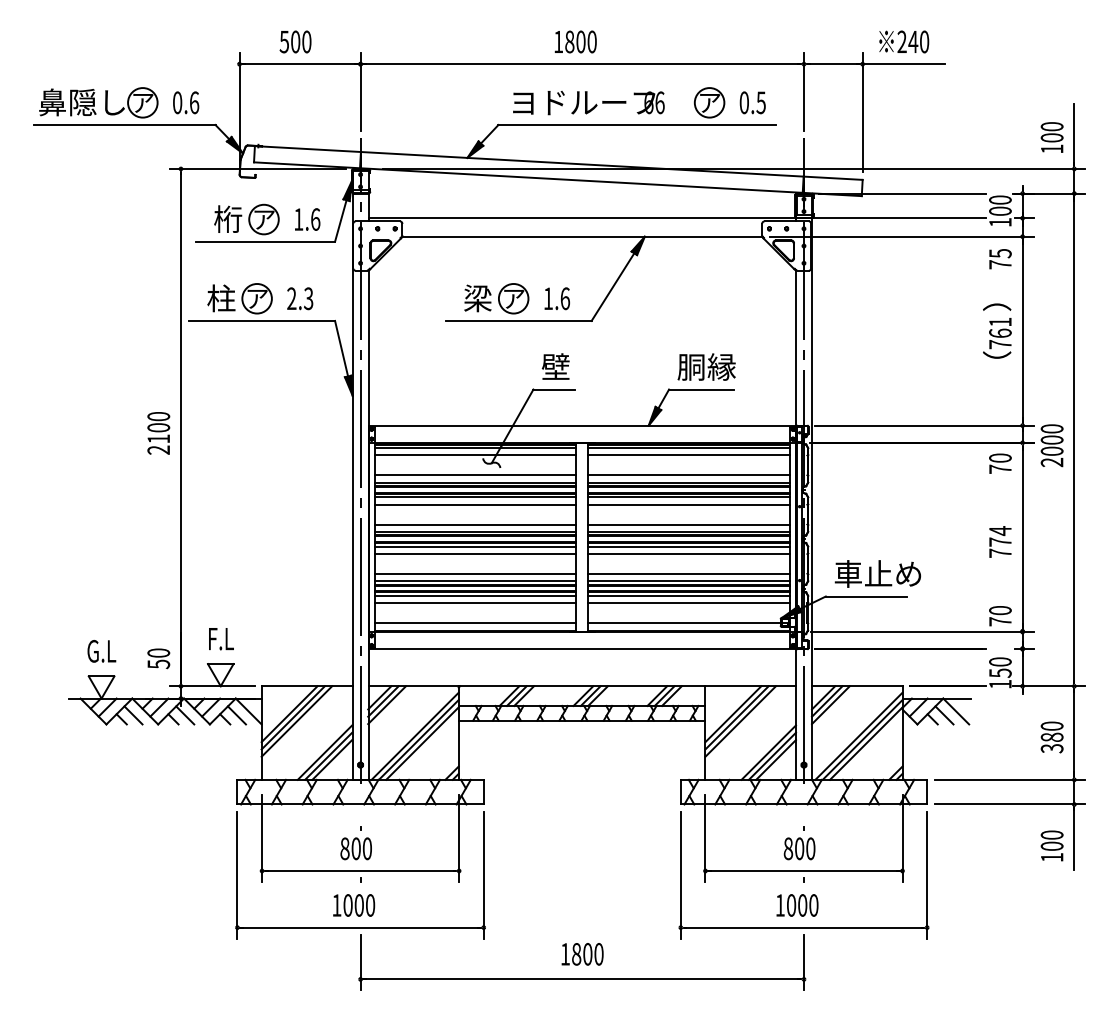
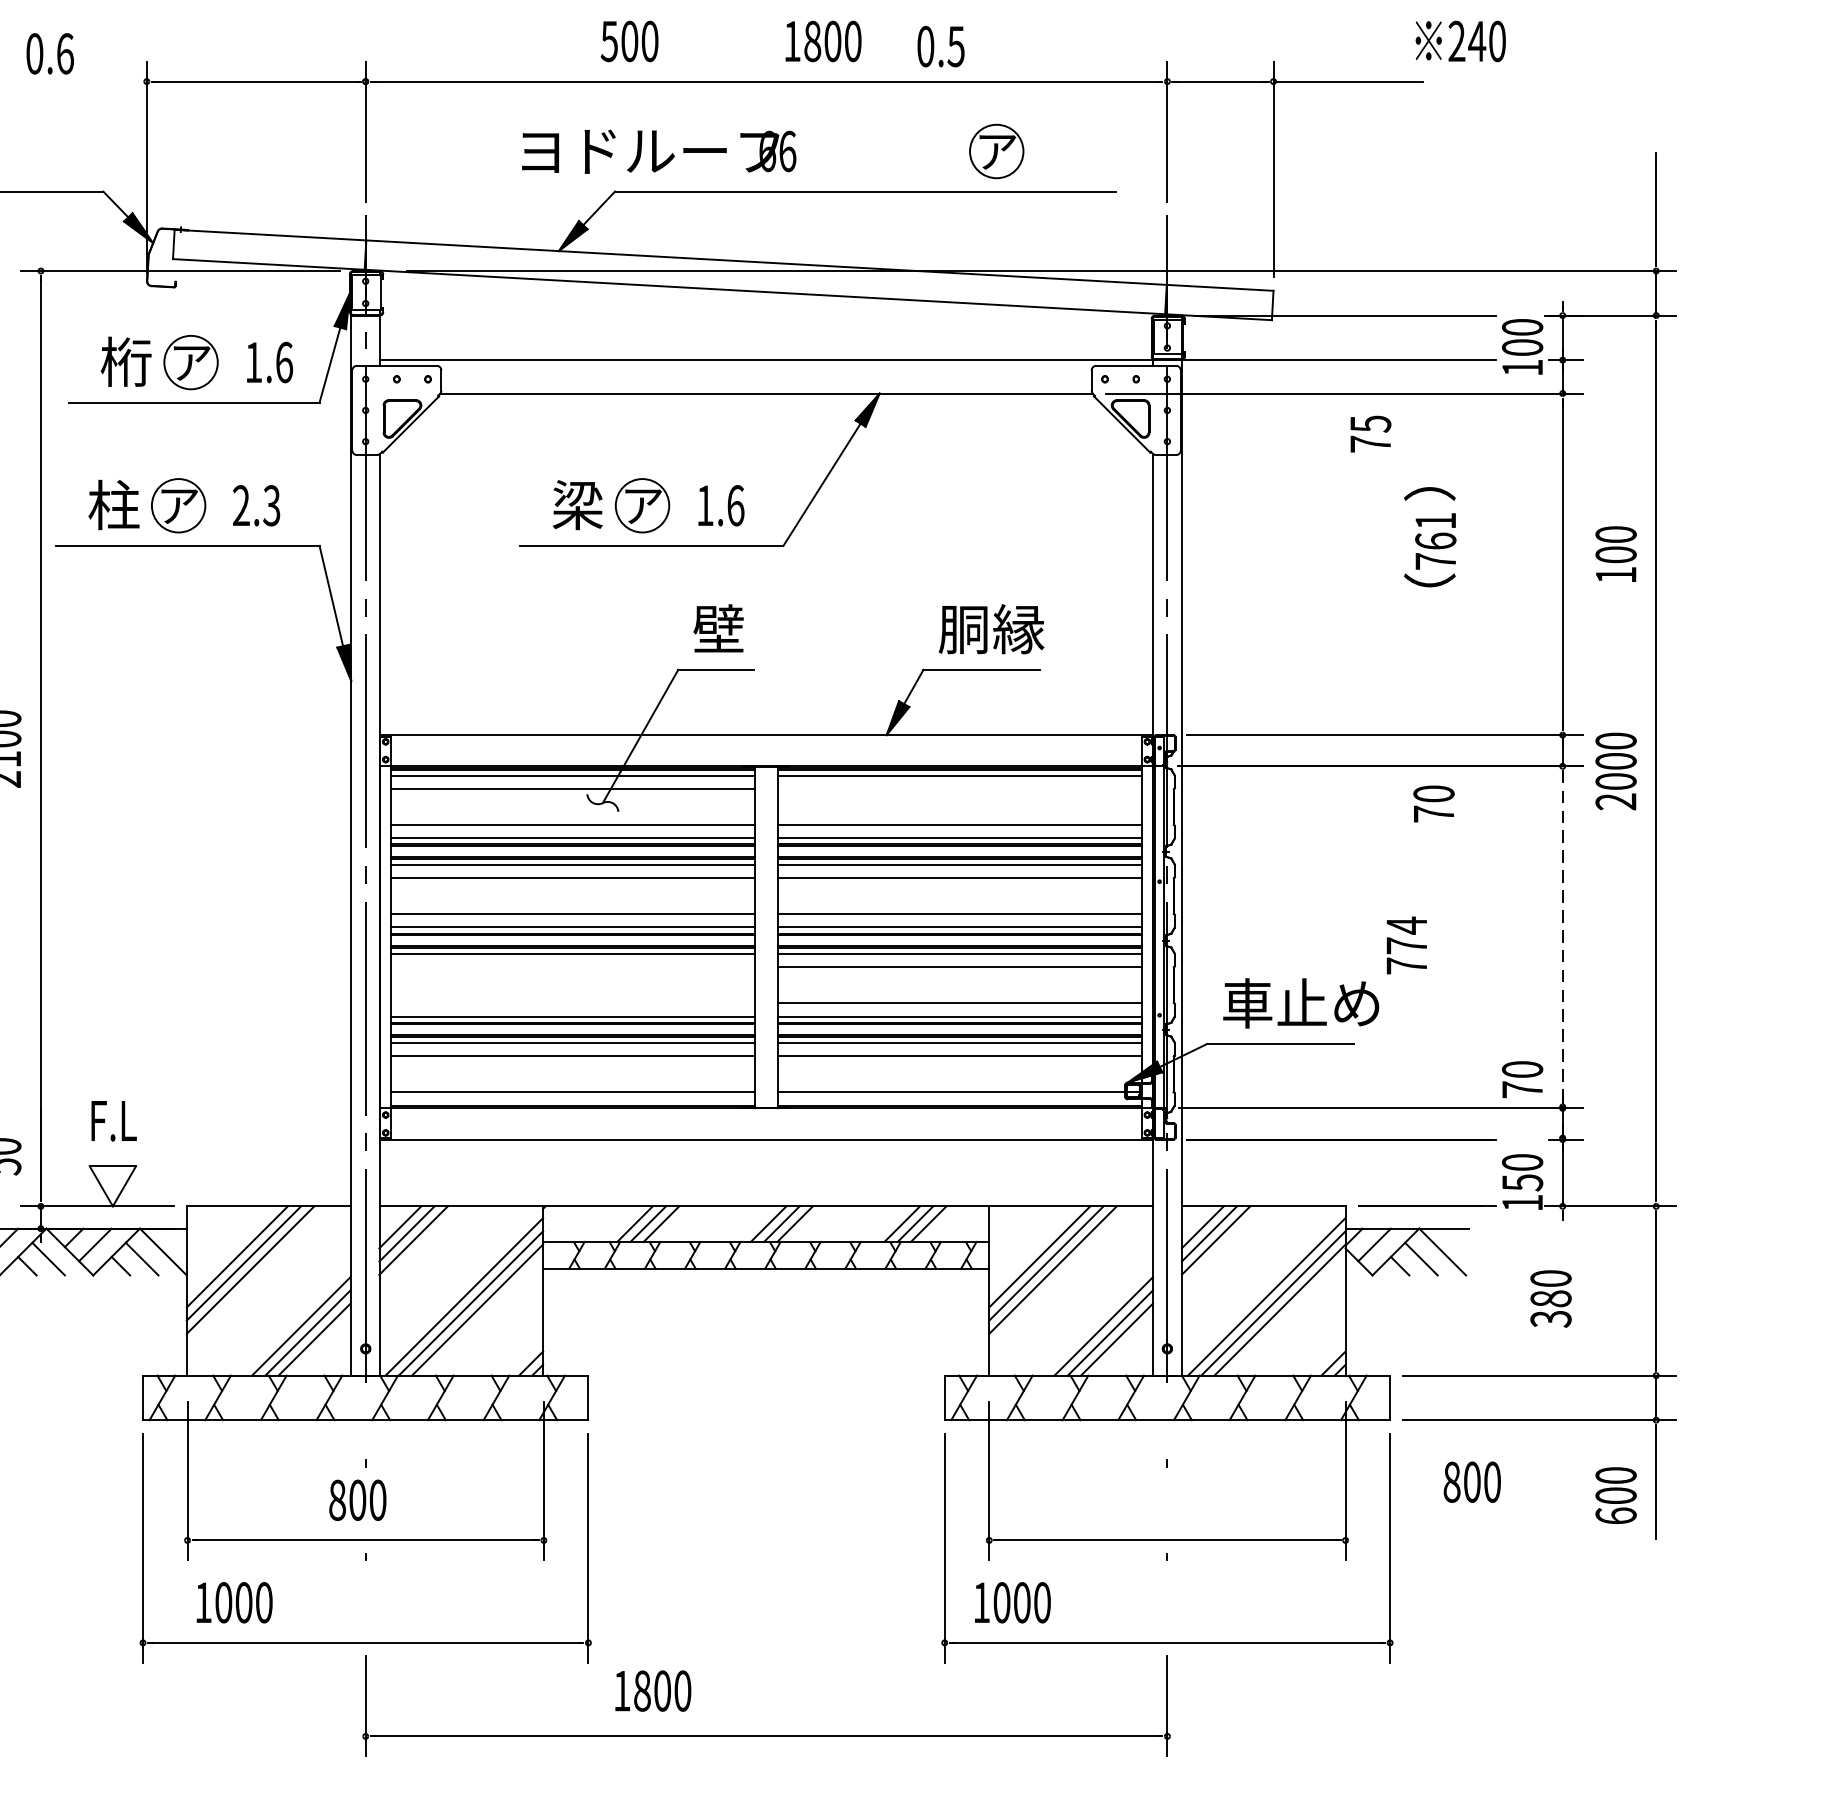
text: (295, 41) -> (629, 40), moved
text: (575, 41) -> (822, 40), moved
text: (904, 41) -> (1461, 40), moved
text: (186, 102) -> (50, 53), moved
text: (752, 102) -> (940, 46), moved
text: (588, 103) -> (658, 152), moved
text: (1051, 137) -> (1614, 554), moved
text: (1000, 259) -> (1370, 434), moved
text: (997, 330) -> (1430, 536), moved
line: (688, 455) -> (958, 789), removed
text: (1000, 463) -> (1434, 803), moved
line: (1022, 537) -> (1562, 937), solid -> dashed
text: (1000, 541) -> (1406, 944), moved
line: (475, 554) -> (573, 968), removed
line: (475, 573) -> (573, 1002), removed
text: (1051, 737) -> (1549, 1299), moved
text: (799, 848) -> (1472, 1481), moved
text: (1051, 856) -> (1614, 1514), 100 -> 600
text: (354, 905) -> (235, 1602), moved
text: (797, 905) -> (1012, 1602), moved
text: (582, 954) -> (653, 1691), moved

